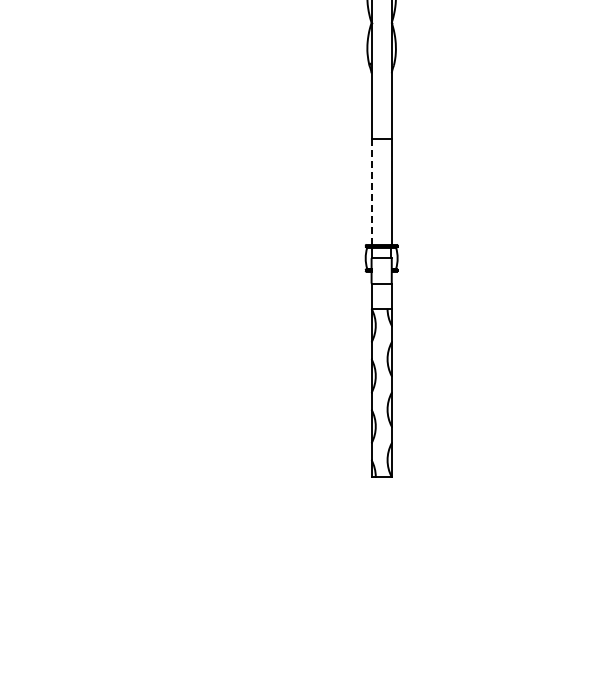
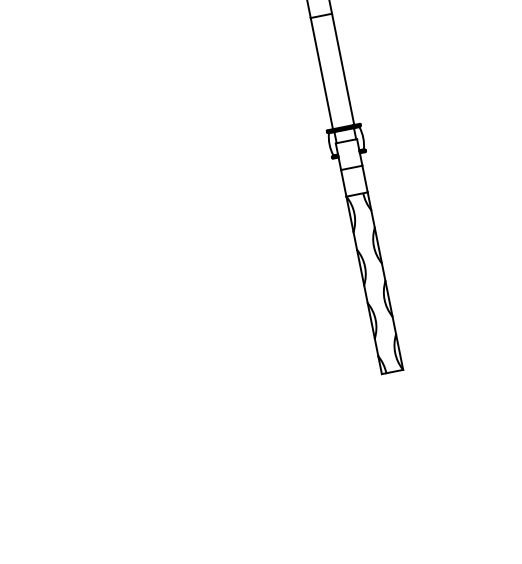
line: (371, 192) -> (321, 73), dashed -> solid

